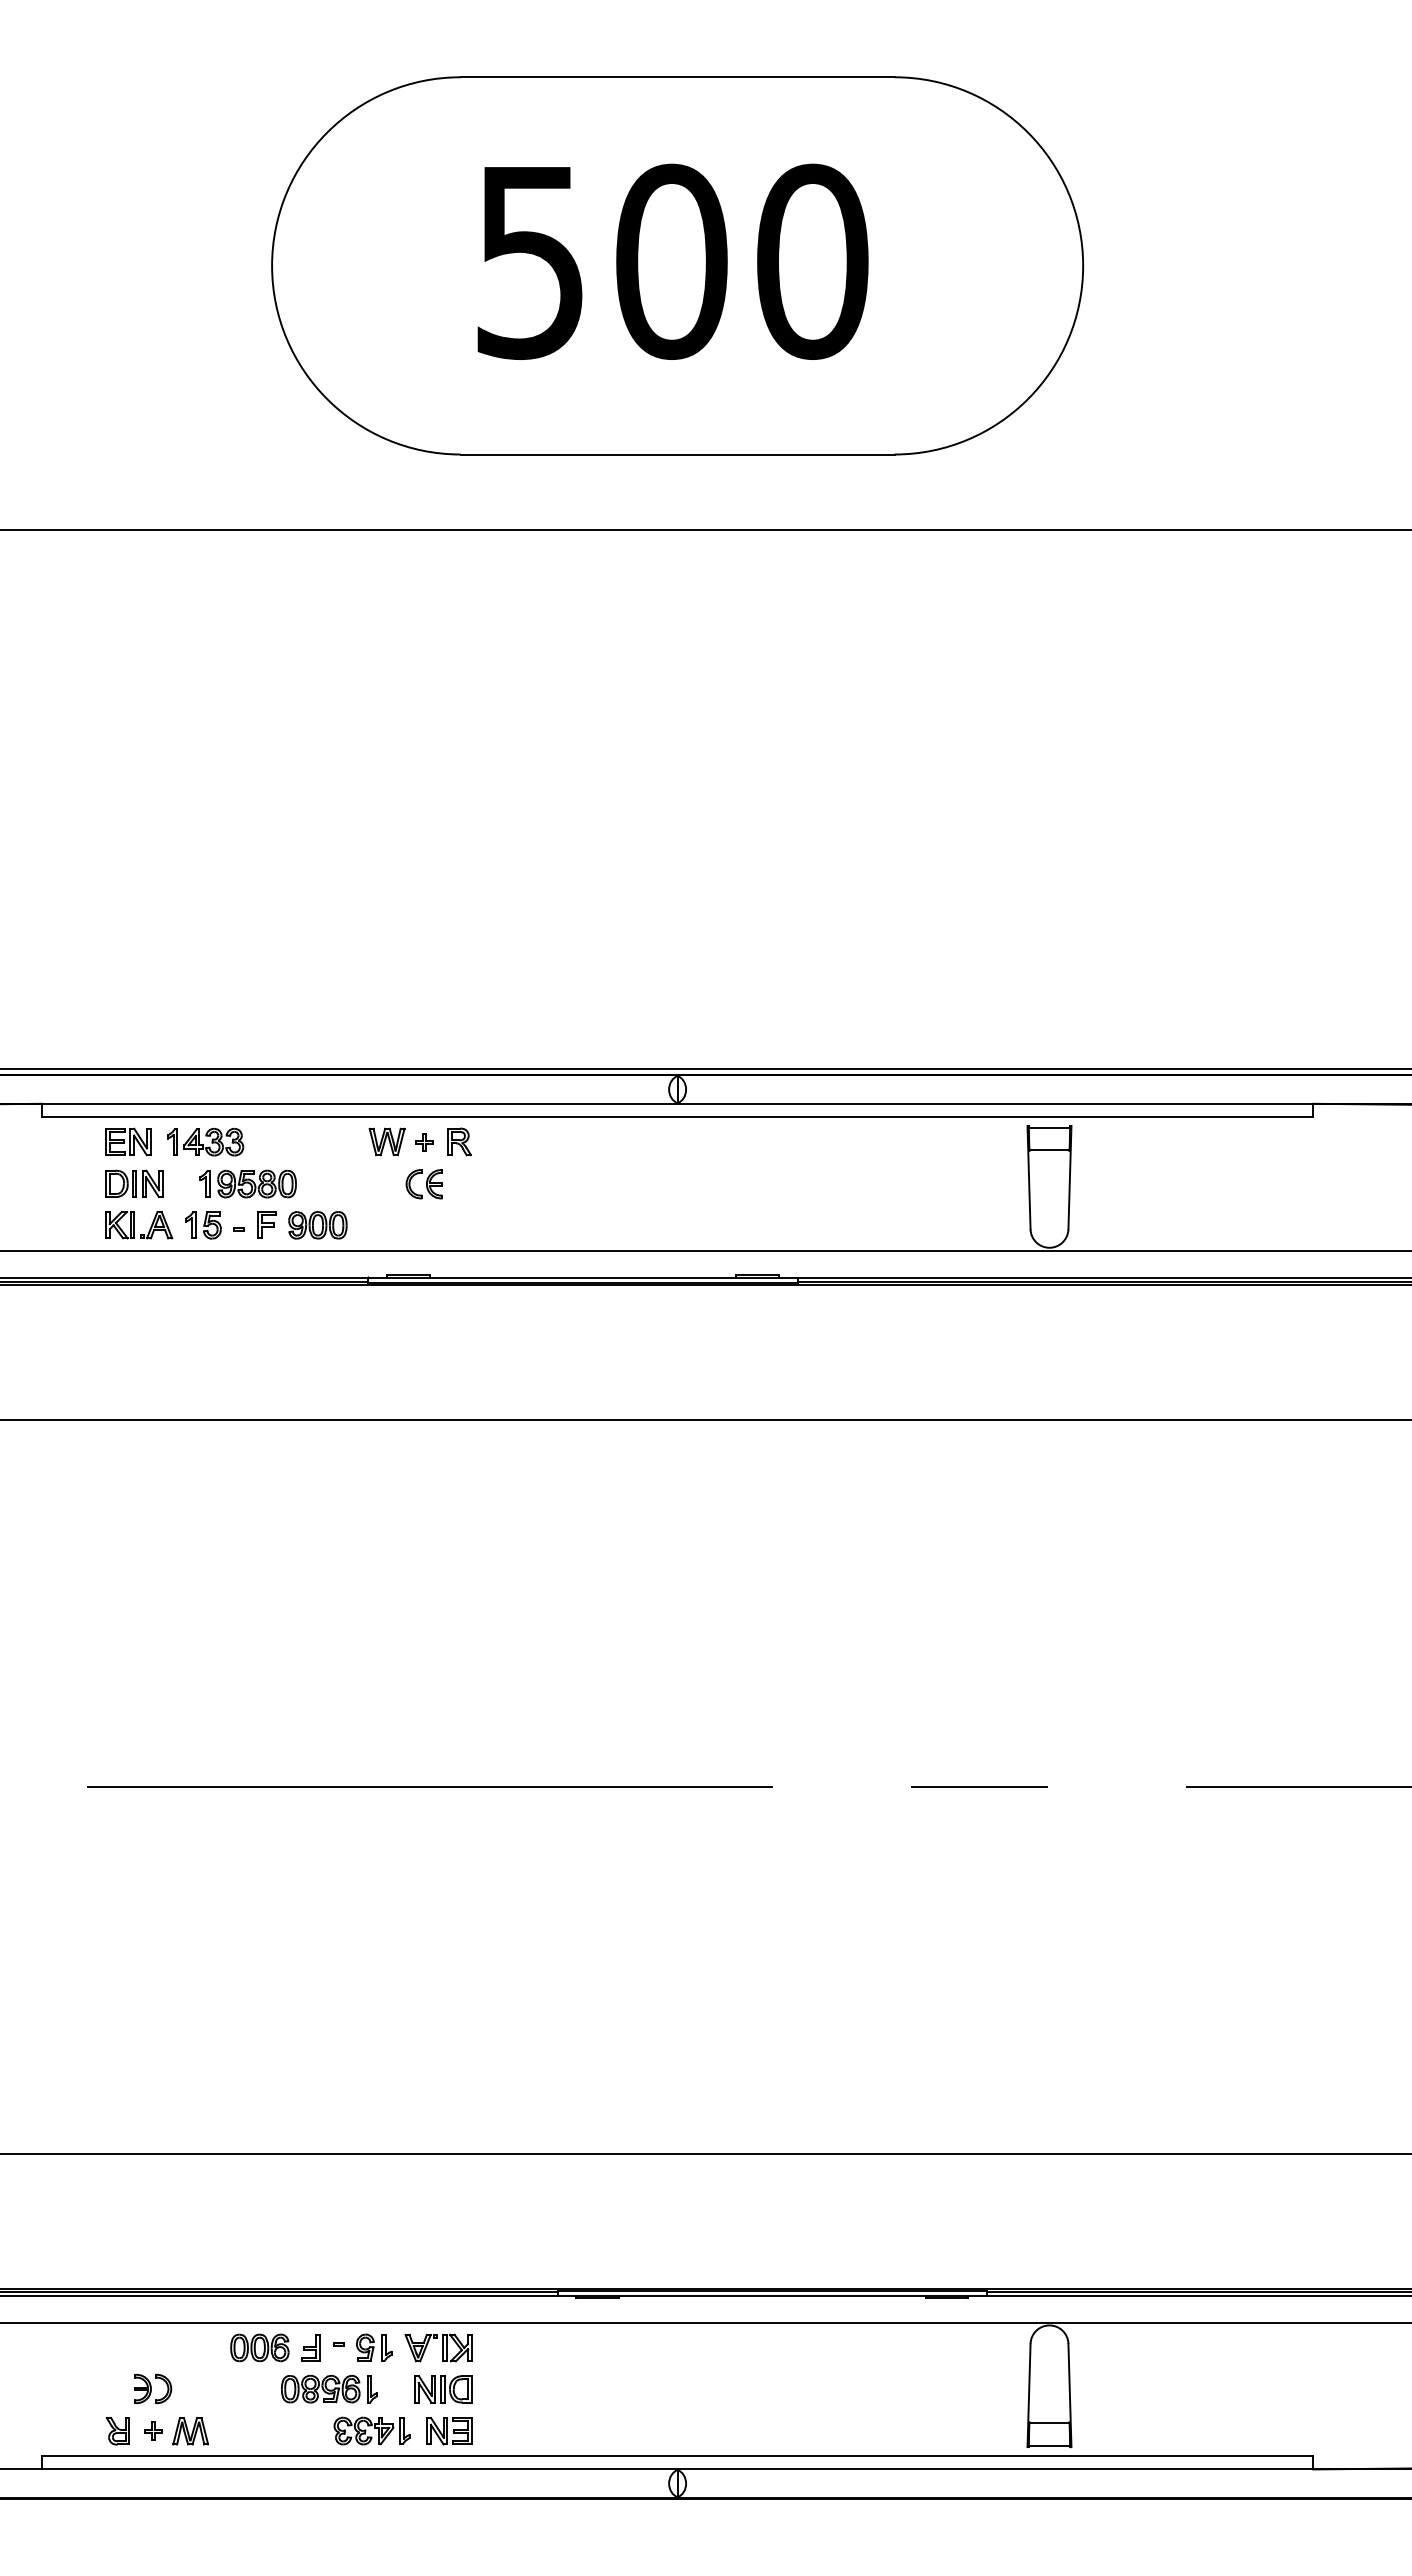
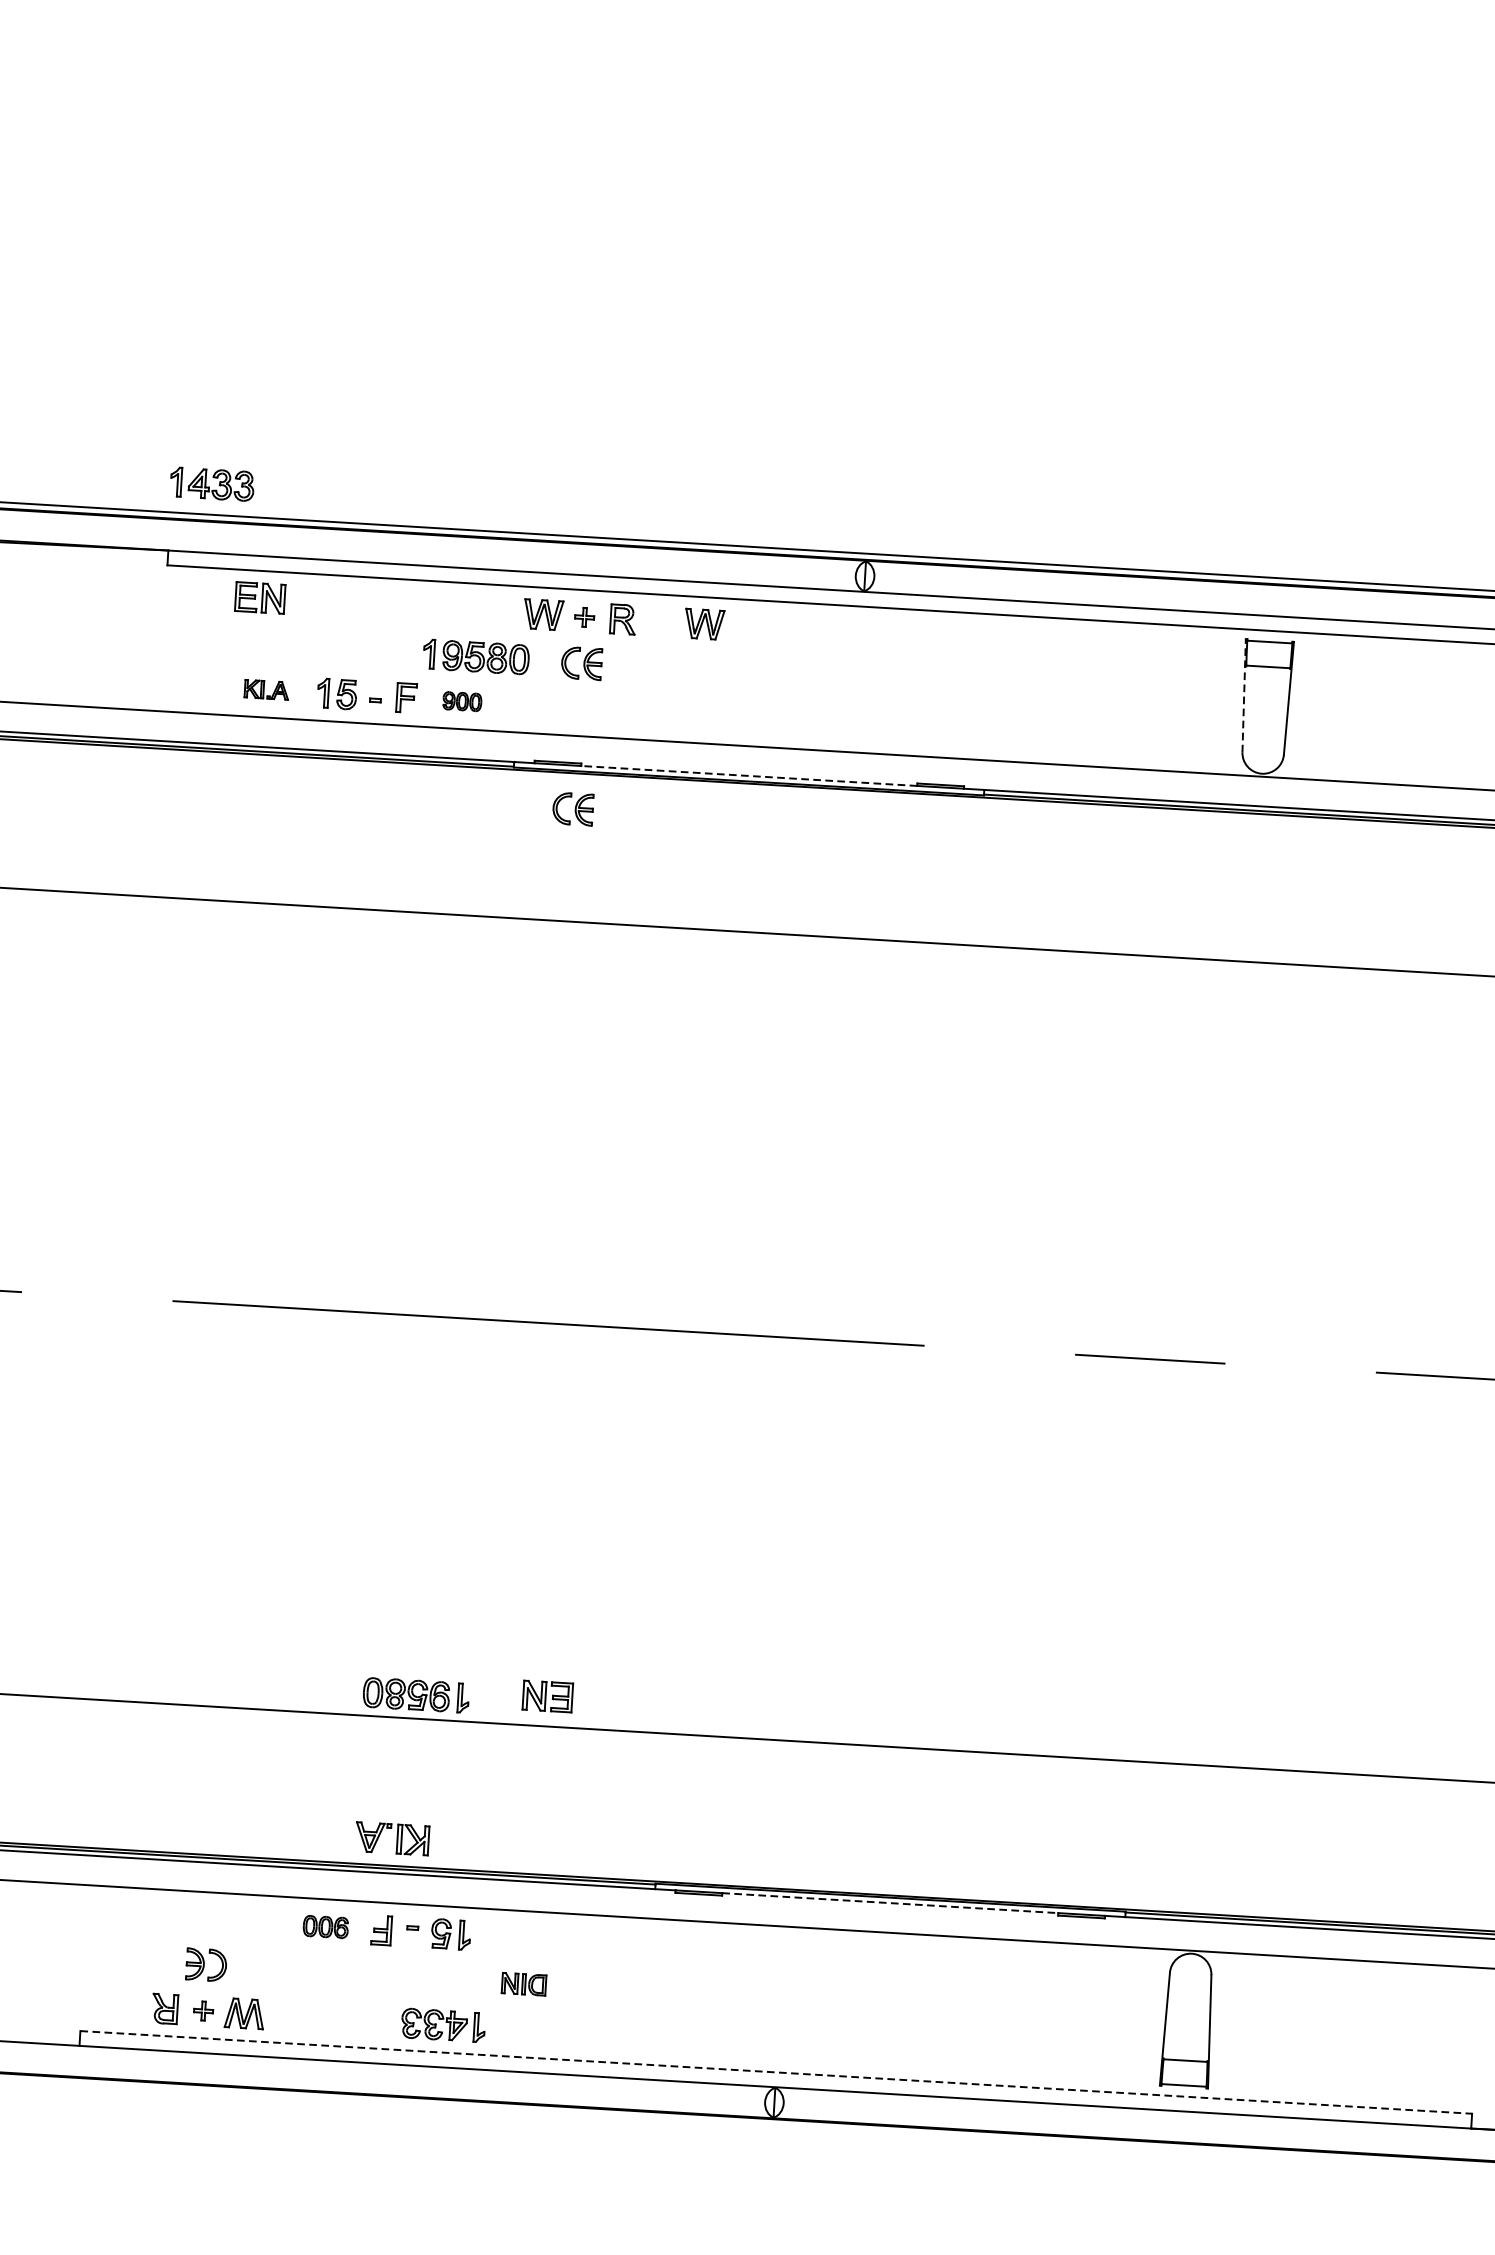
part: (533, 1141) -> (703, 623), added
part: (205, 1142) -> (212, 484), moved
line: (1029, 1177) -> (1244, 695), solid -> dashed
part: (134, 1183) -> (264, 643), removed
part: (247, 1183) -> (475, 656), moved
part: (139, 1225) -> (267, 690), size x0.6
part: (317, 1225) -> (461, 701), size x0.6
line: (582, 1277) -> (748, 775), solid -> dashed
part: (423, 1317) -> (572, 809), added
line: (772, 2295) -> (890, 1902), solid -> dashed
part: (259, 2347) -> (325, 1926), size x0.7
part: (438, 2347) -> (392, 1838), moved
part: (329, 2388) -> (416, 1694), moved
part: (443, 2389) -> (524, 1984), size x0.7
part: (449, 2431) -> (547, 1696), moved
line: (678, 2455) -> (777, 2072), solid -> dashed

